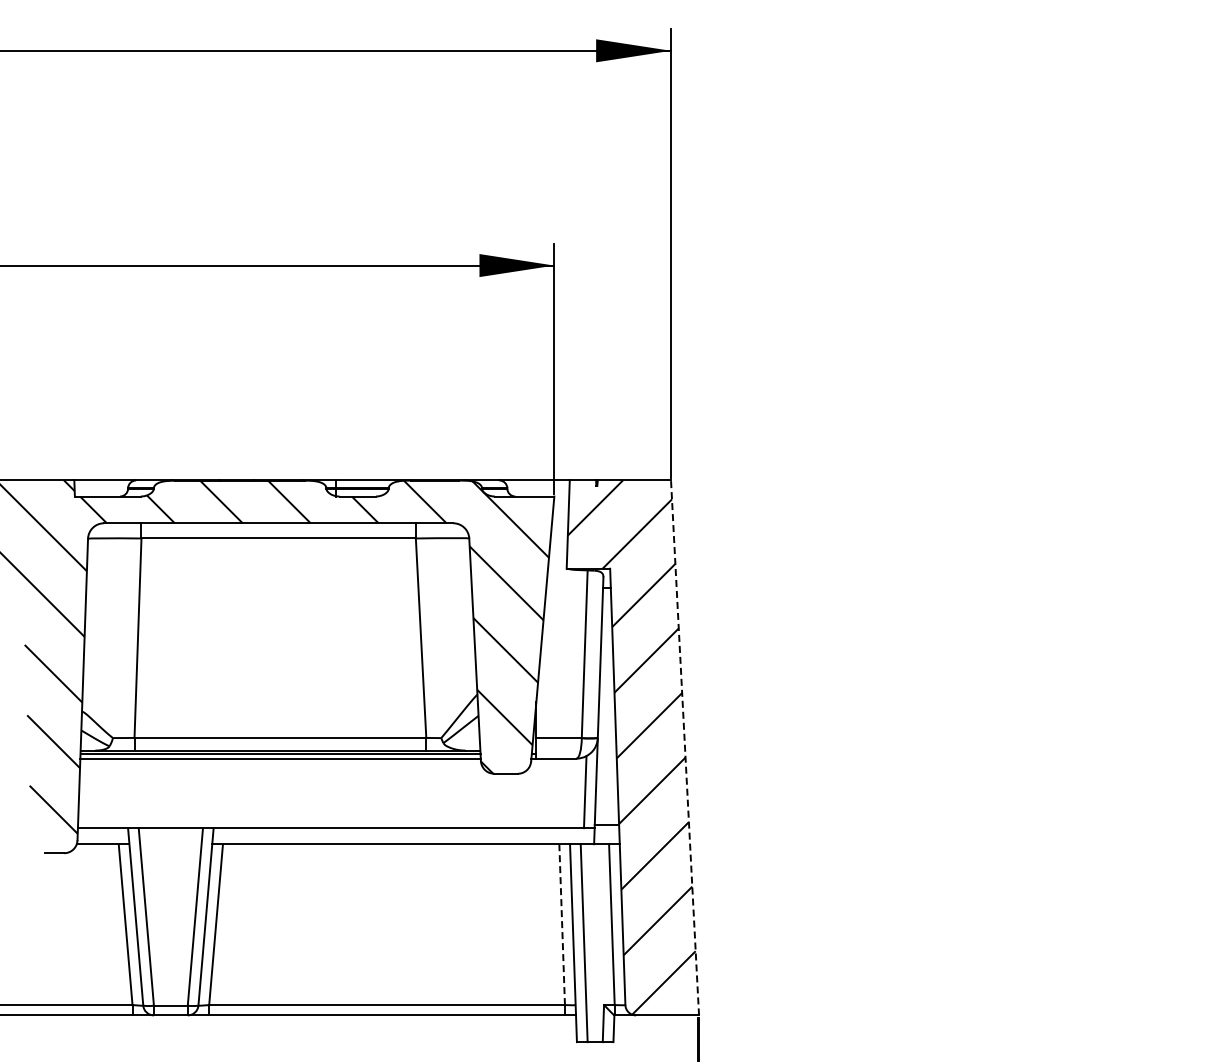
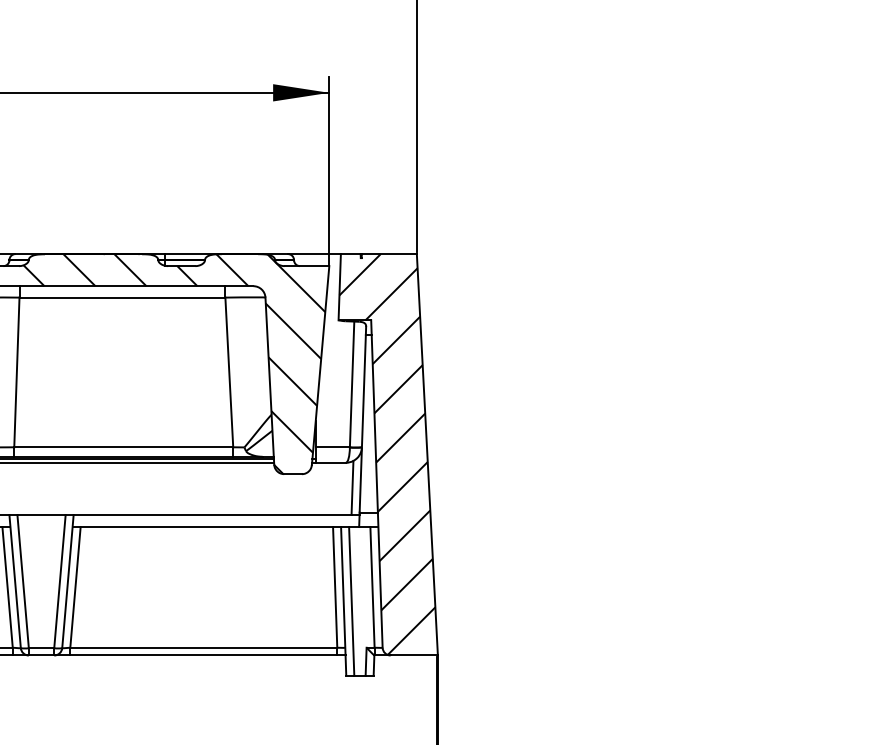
line: (685, 747) -> (427, 454), dashed -> solid
line: (562, 924) -> (335, 587), dashed -> solid

